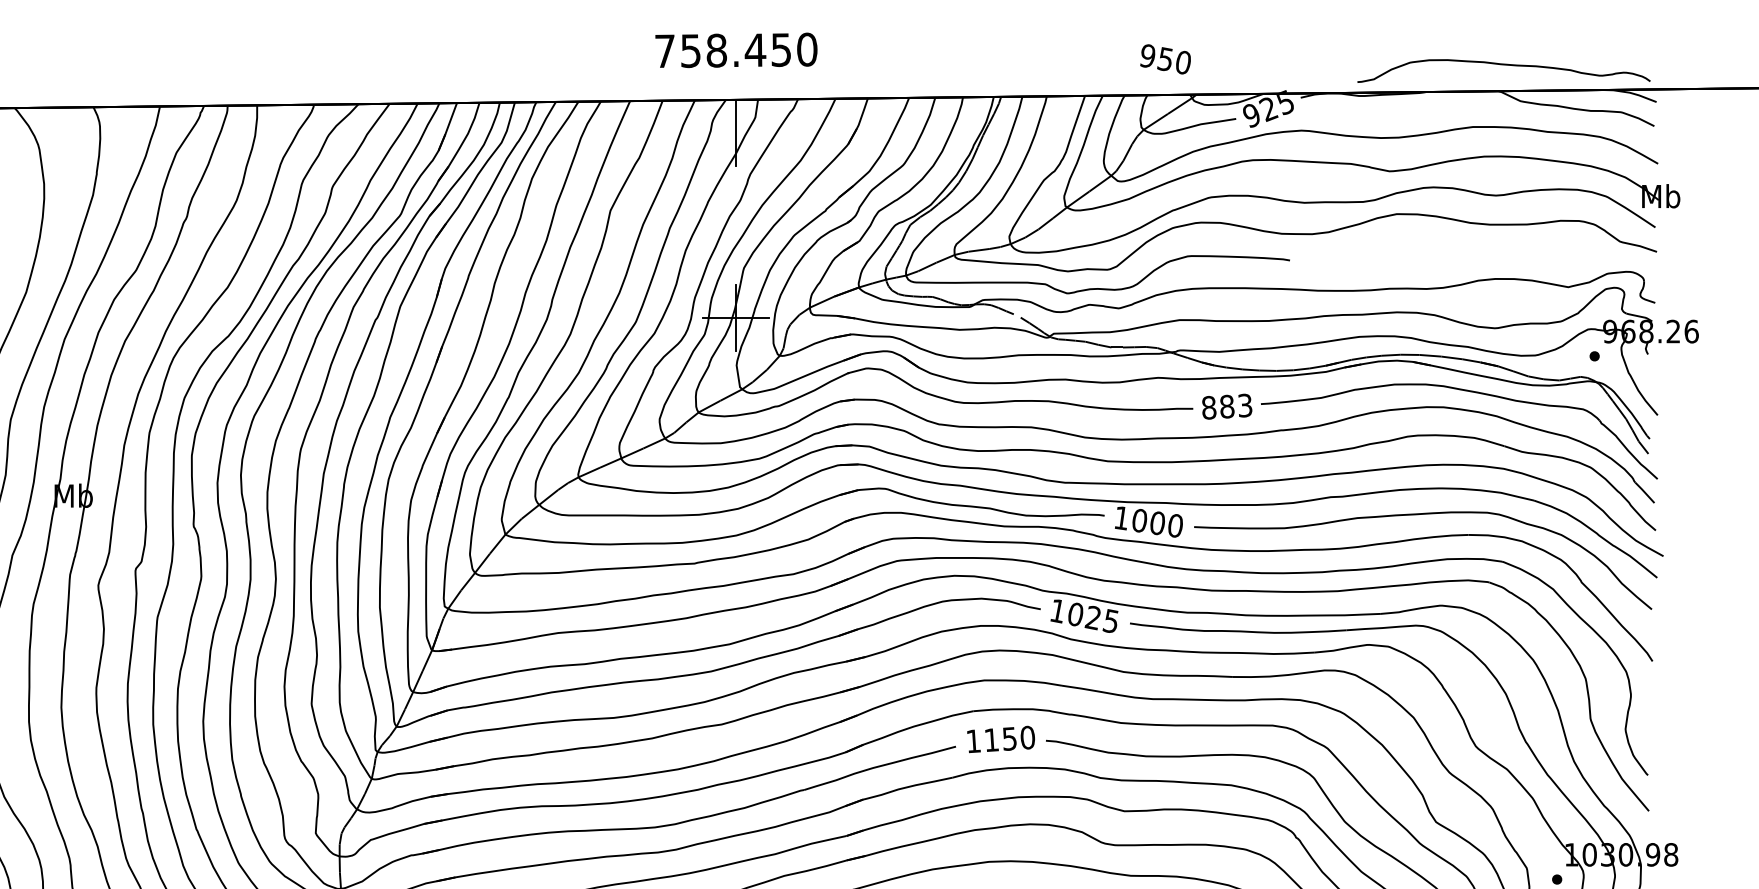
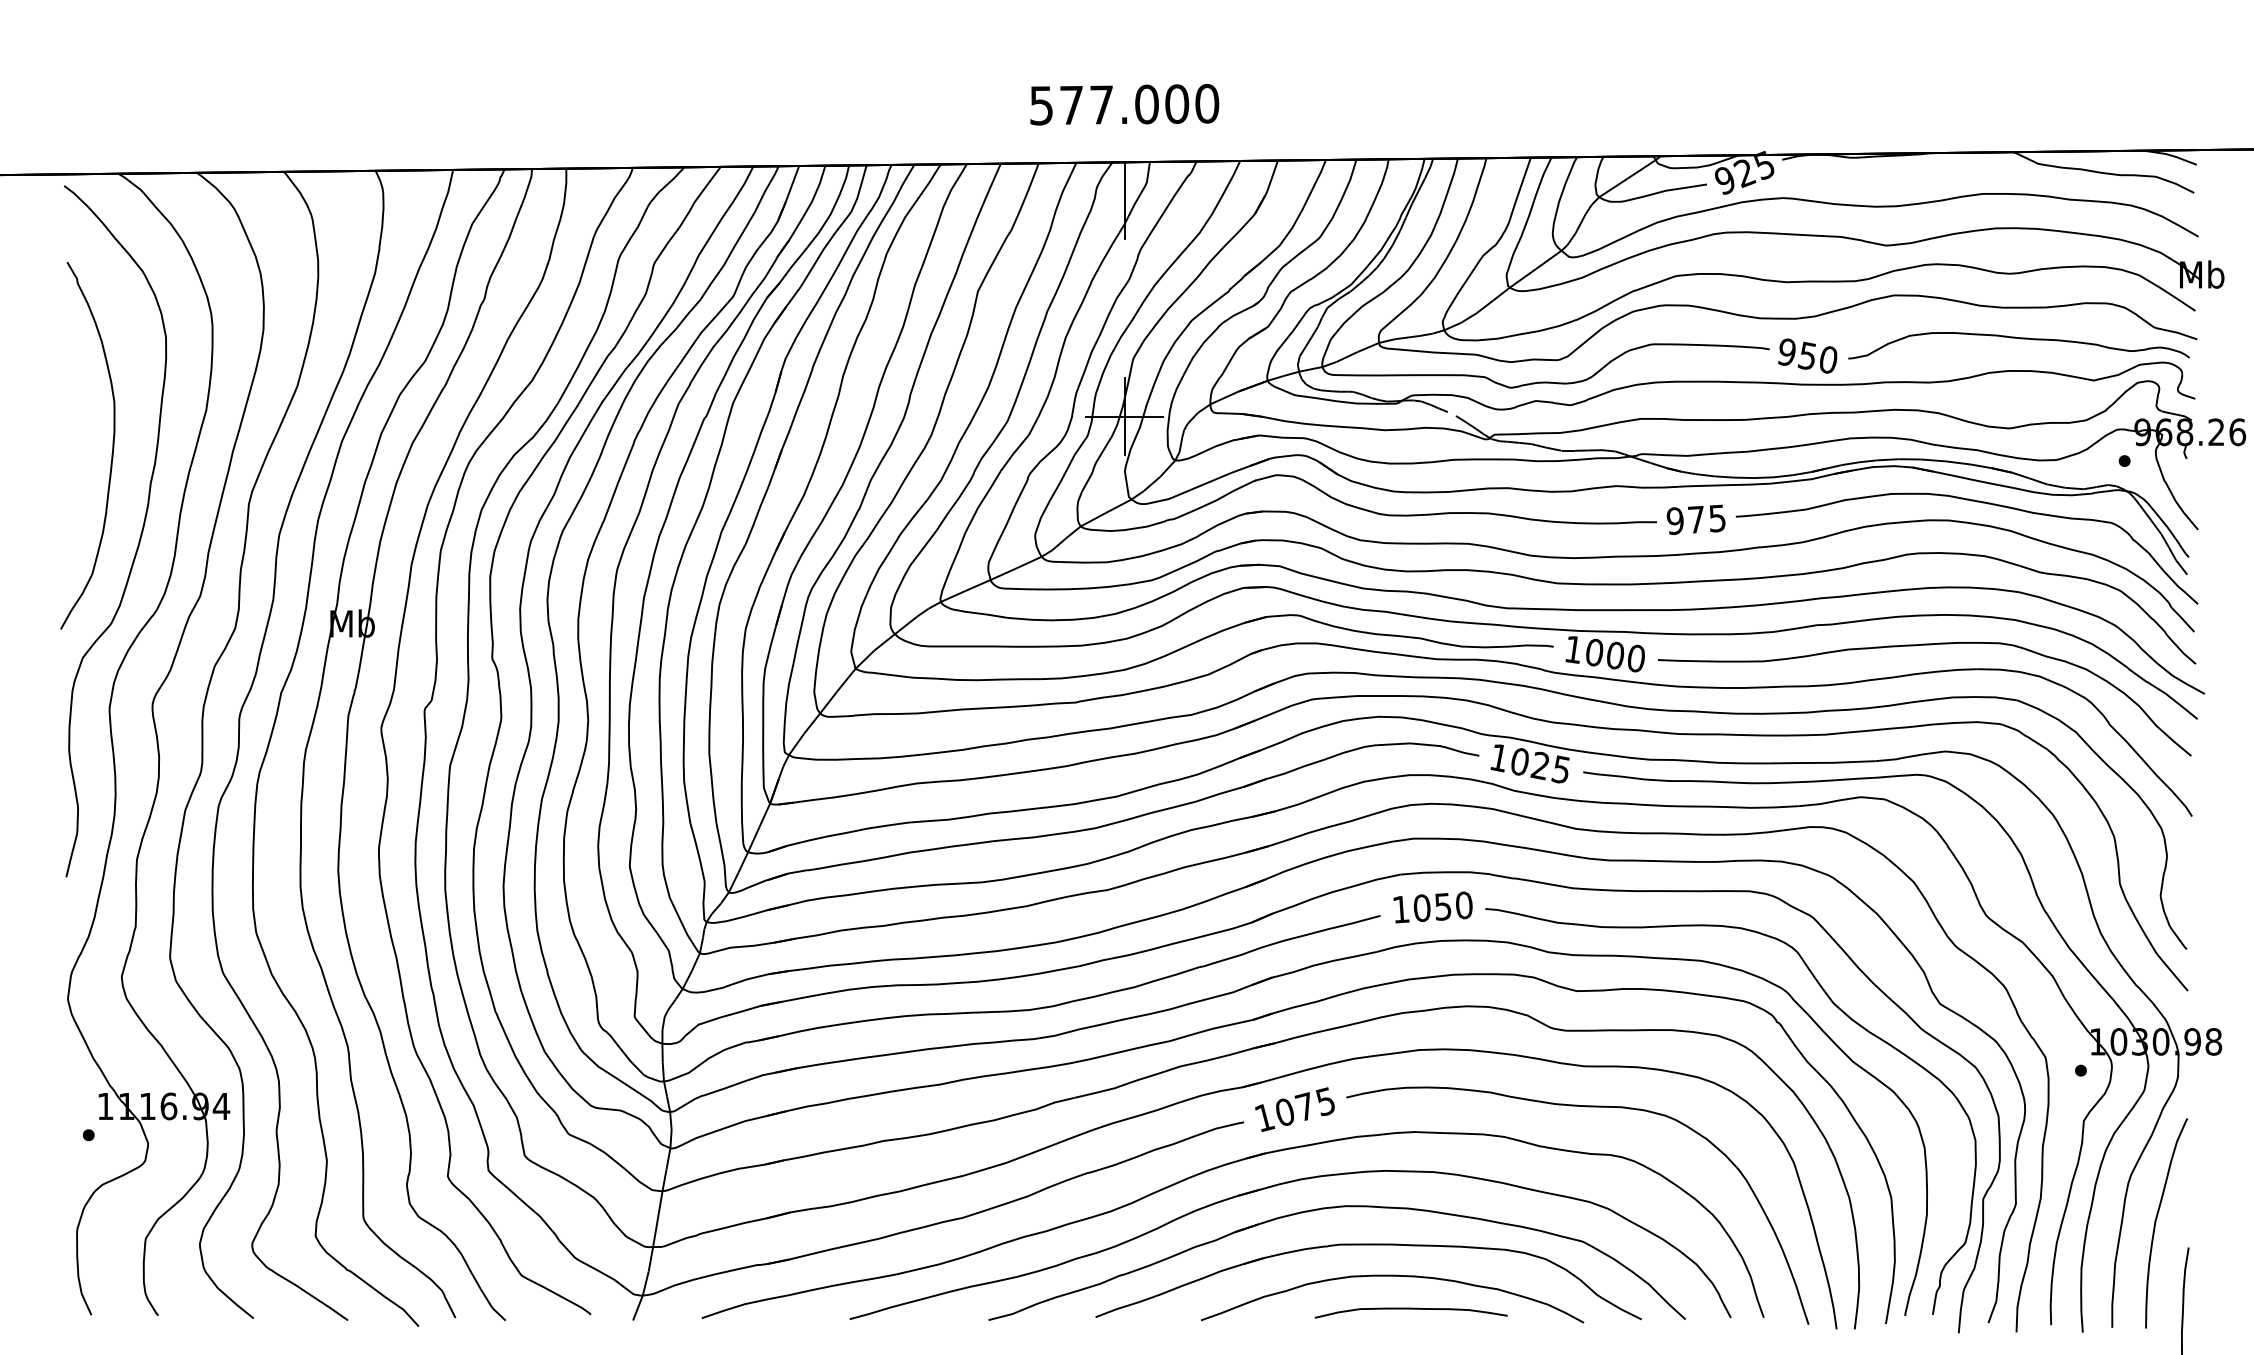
text: (723, 50) -> (1109, 104), 758.450 -> 577.000
text: (1165, 58) -> (1807, 355), moved
curve: (1505, 65) -> (2020, 339), moved
text: (1226, 406) -> (1695, 519), 883 -> 975
text: (991, 740) -> (1421, 908), 1150 -> 1050

